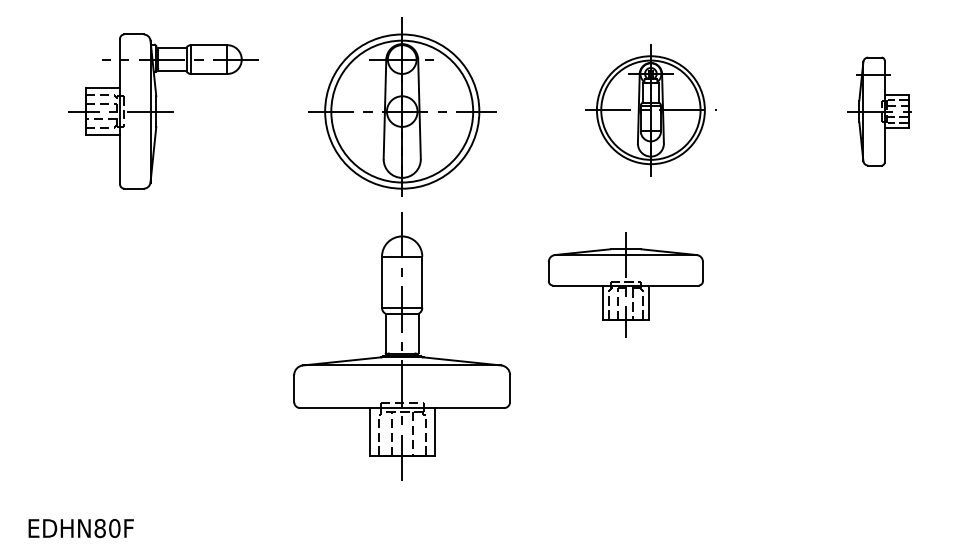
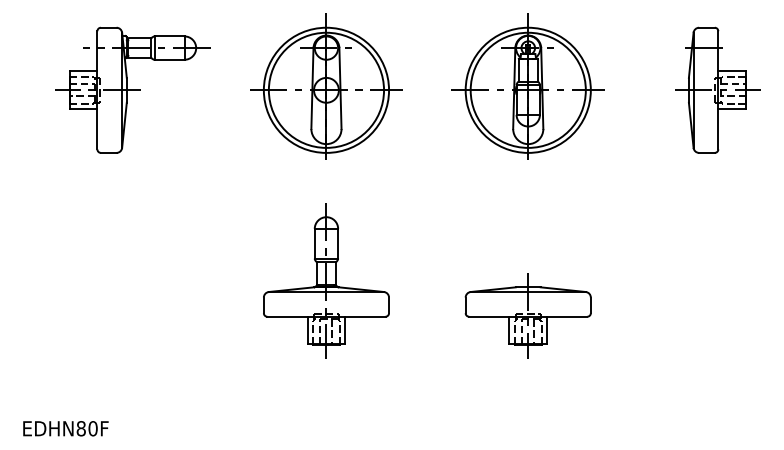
part: (650, 106) -> (527, 86), size x1.43
part: (883, 111) -> (717, 90), size x1.43
part: (625, 284) -> (527, 315), moved
part: (402, 346) -> (326, 281), size x0.71

